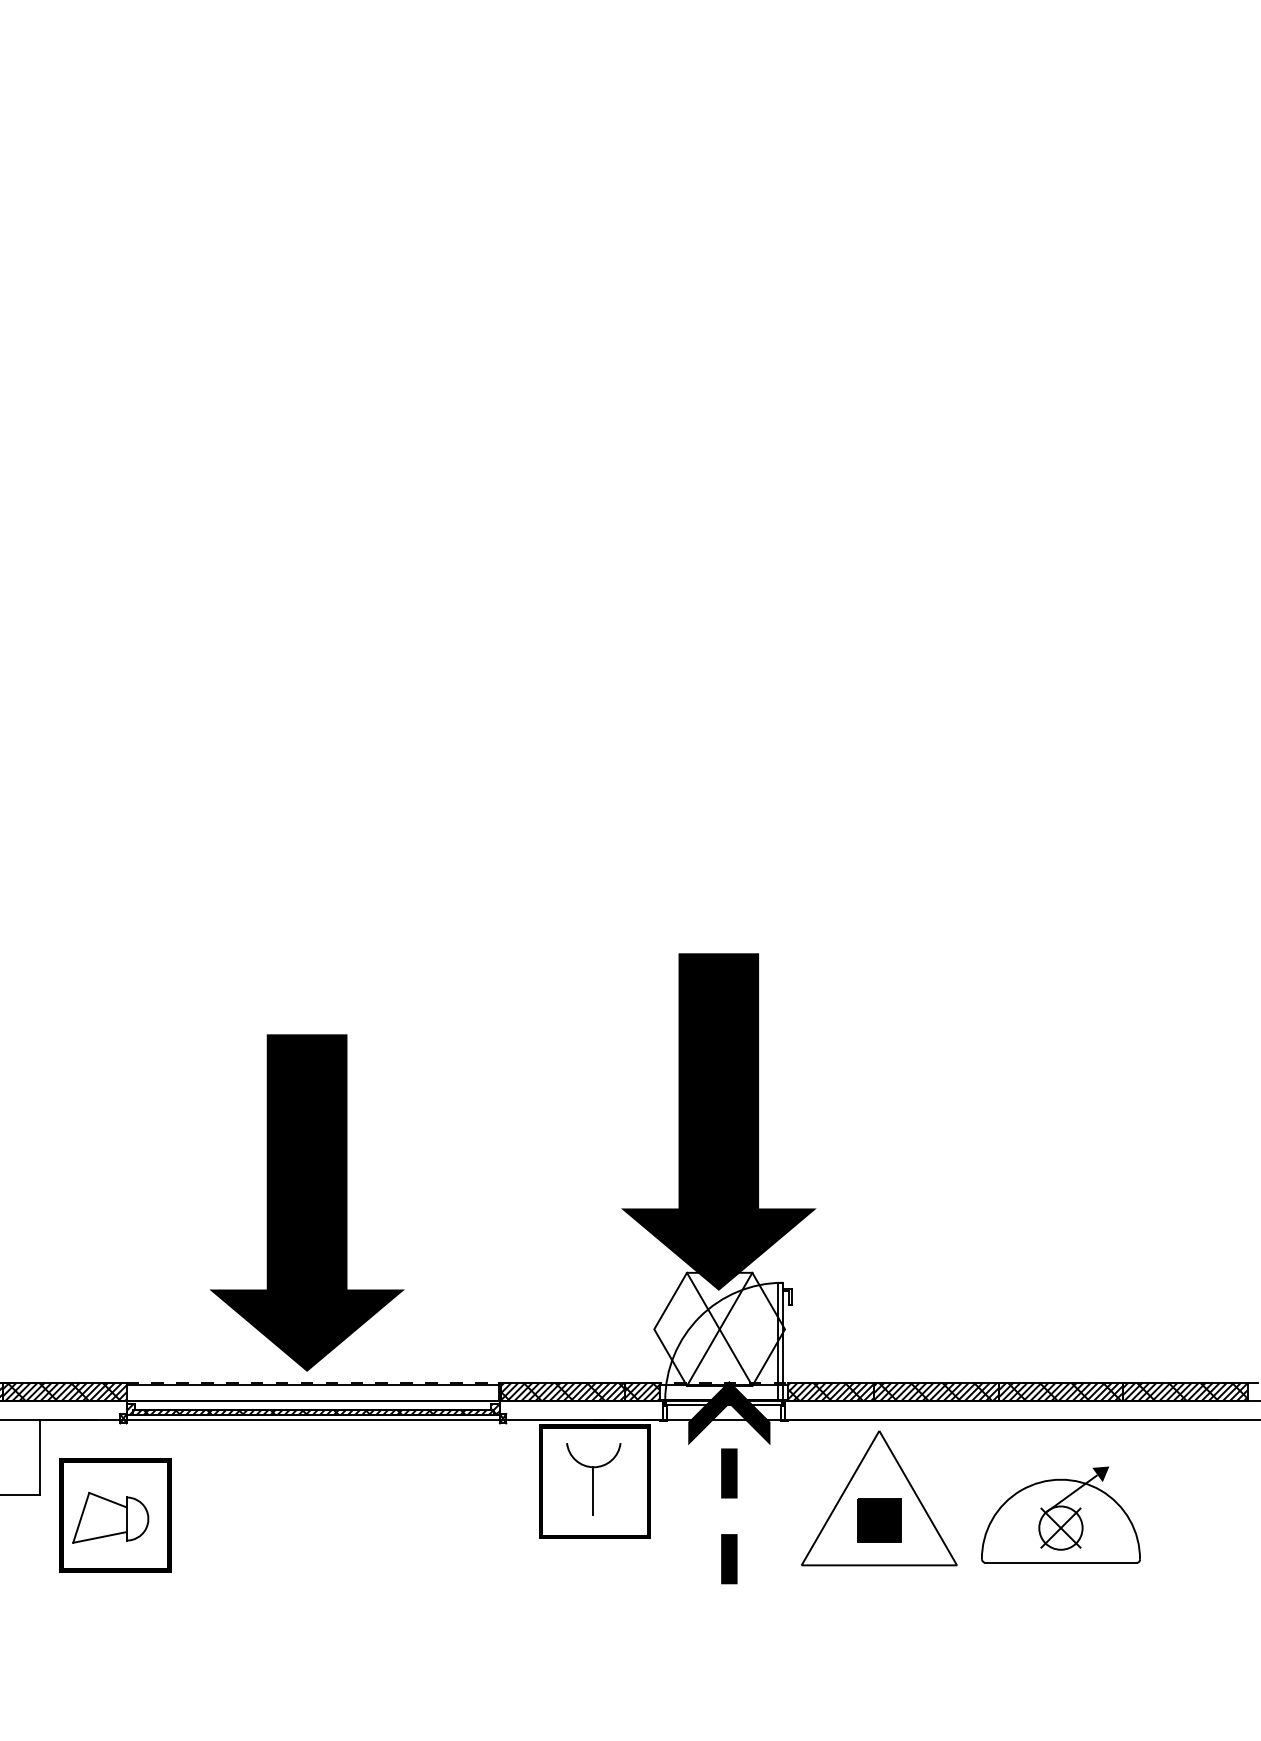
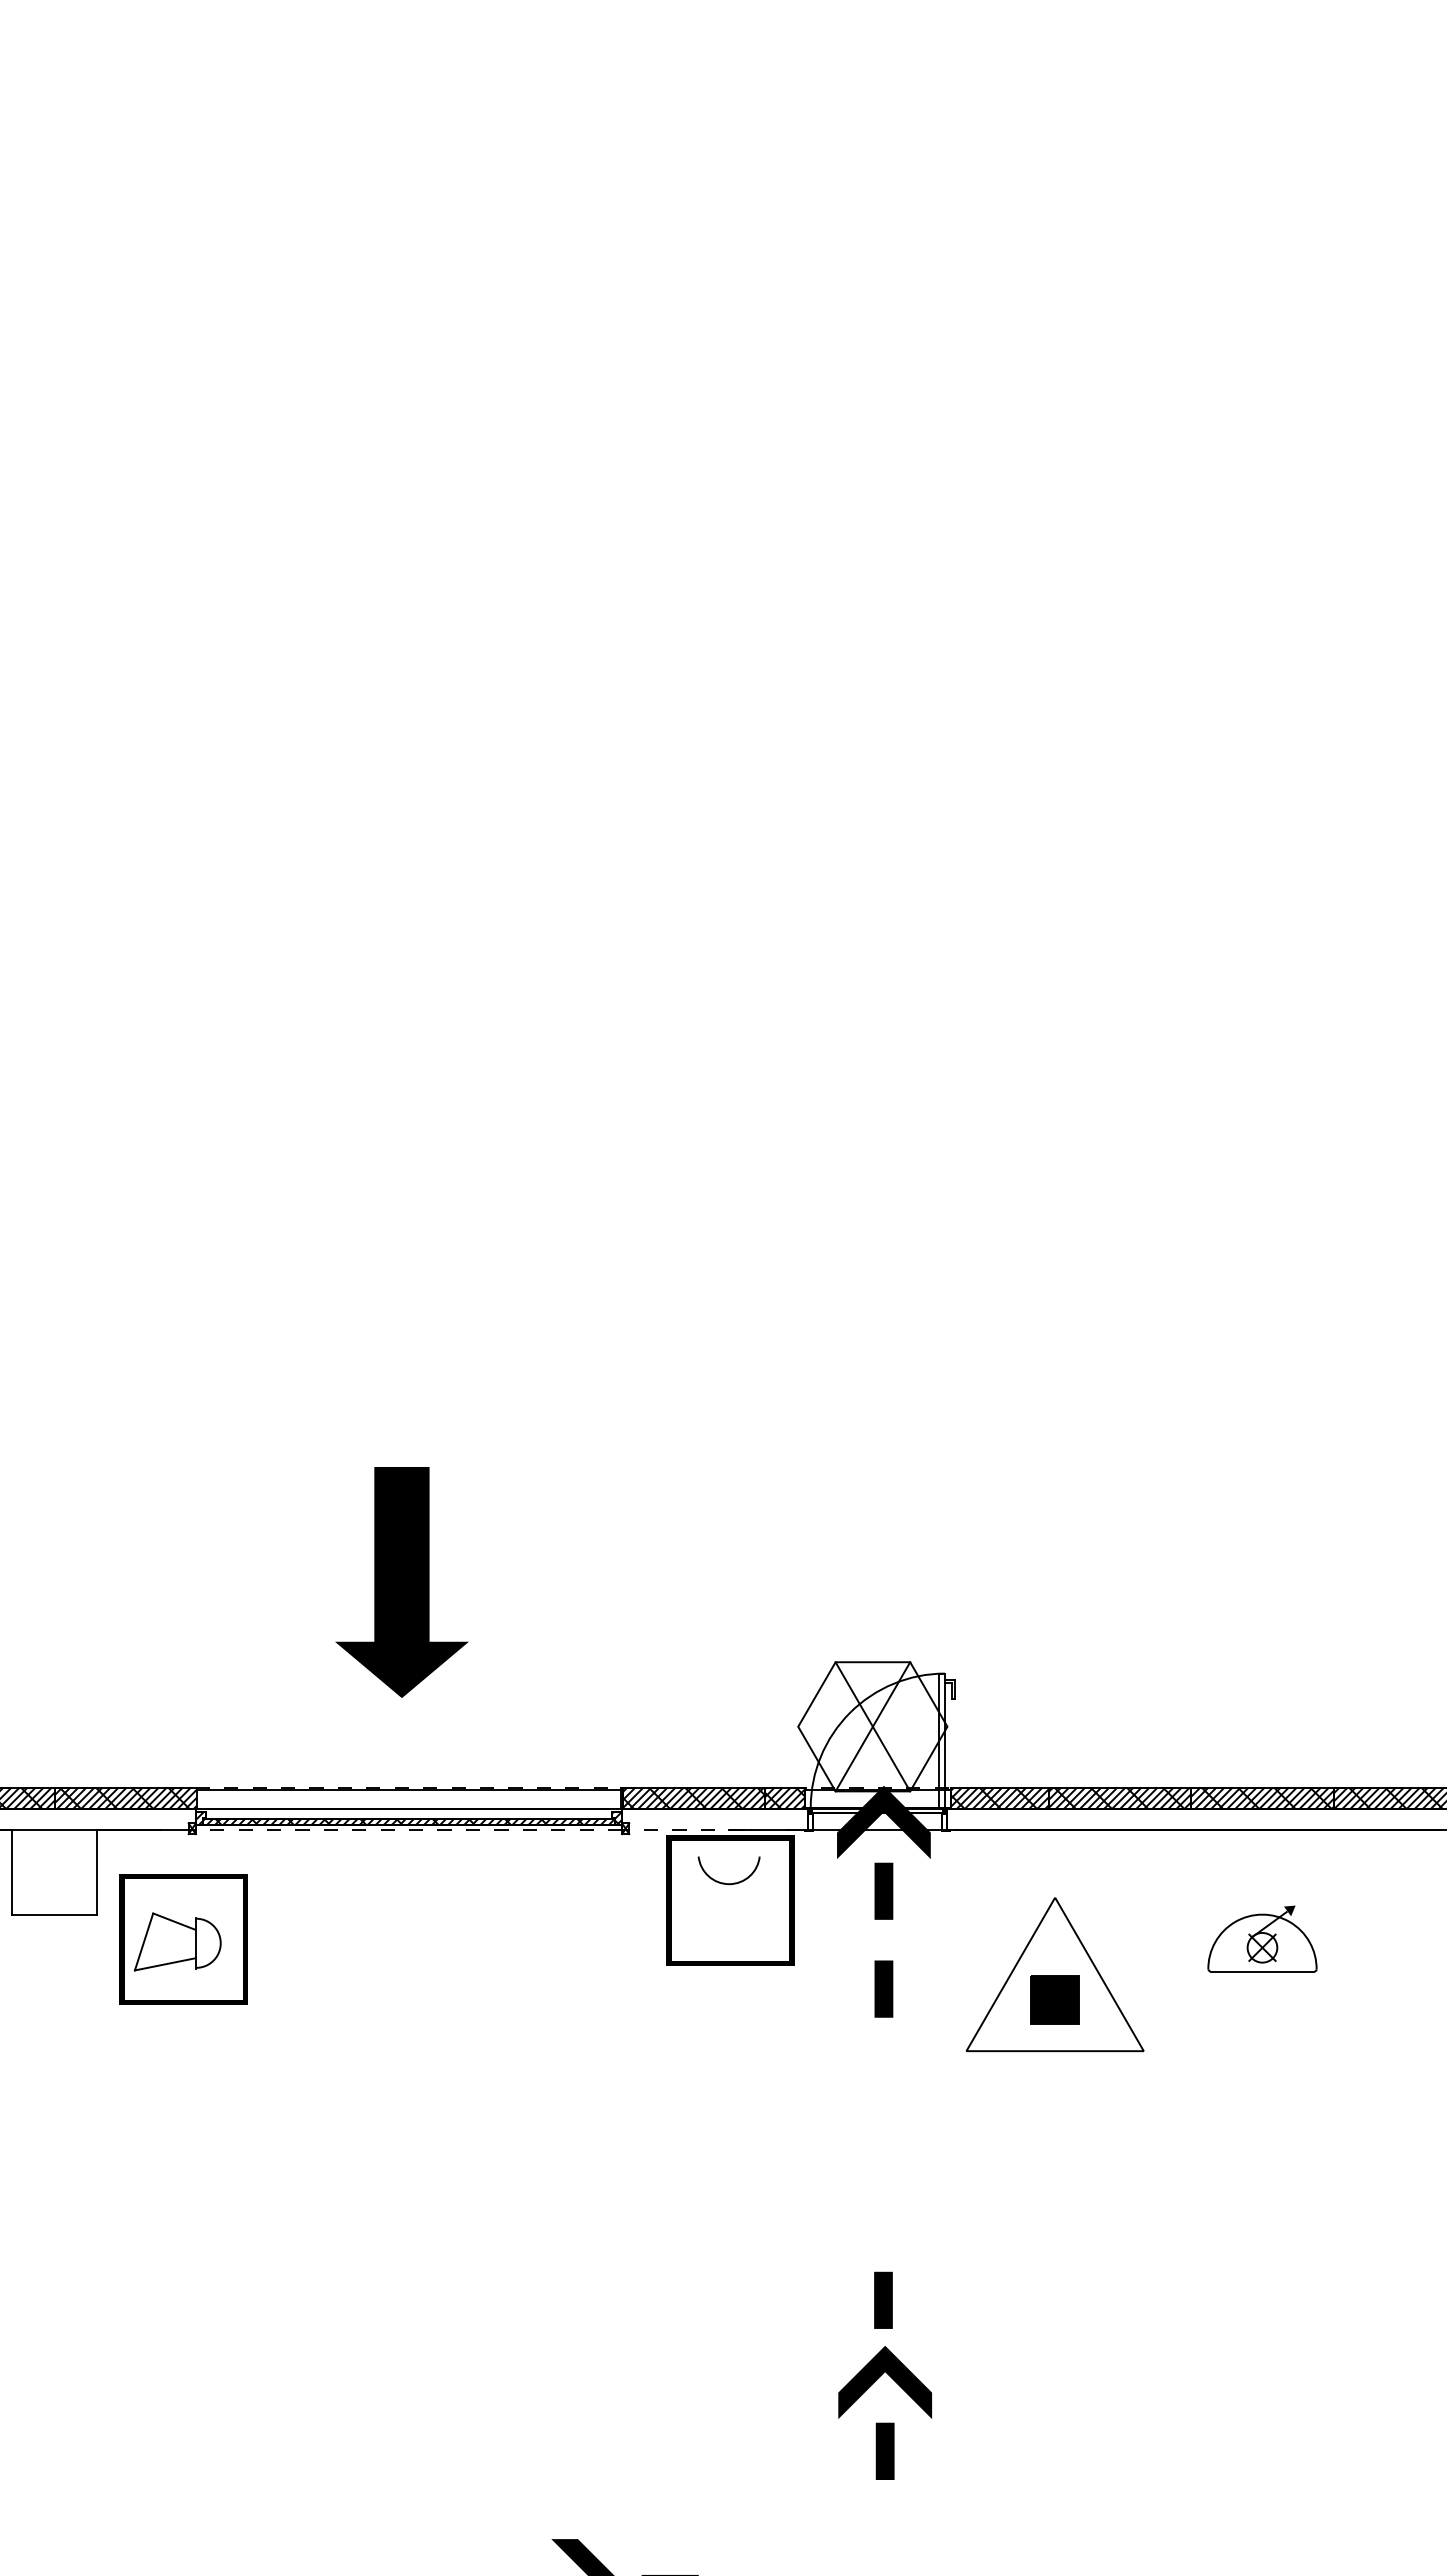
fill: (718, 1121) -> (871, 1489), removed
part: (306, 1202) -> (401, 1582), size x0.6
line: (312, 1420) -> (408, 1830), solid -> dashed
line: (555, 1420) -> (685, 1830), solid -> dashed
line: (593, 1491) -> (728, 1911), removed
part: (878, 1498) -> (1054, 1974), moved
part: (1060, 1514) -> (1262, 1938), size x0.6

